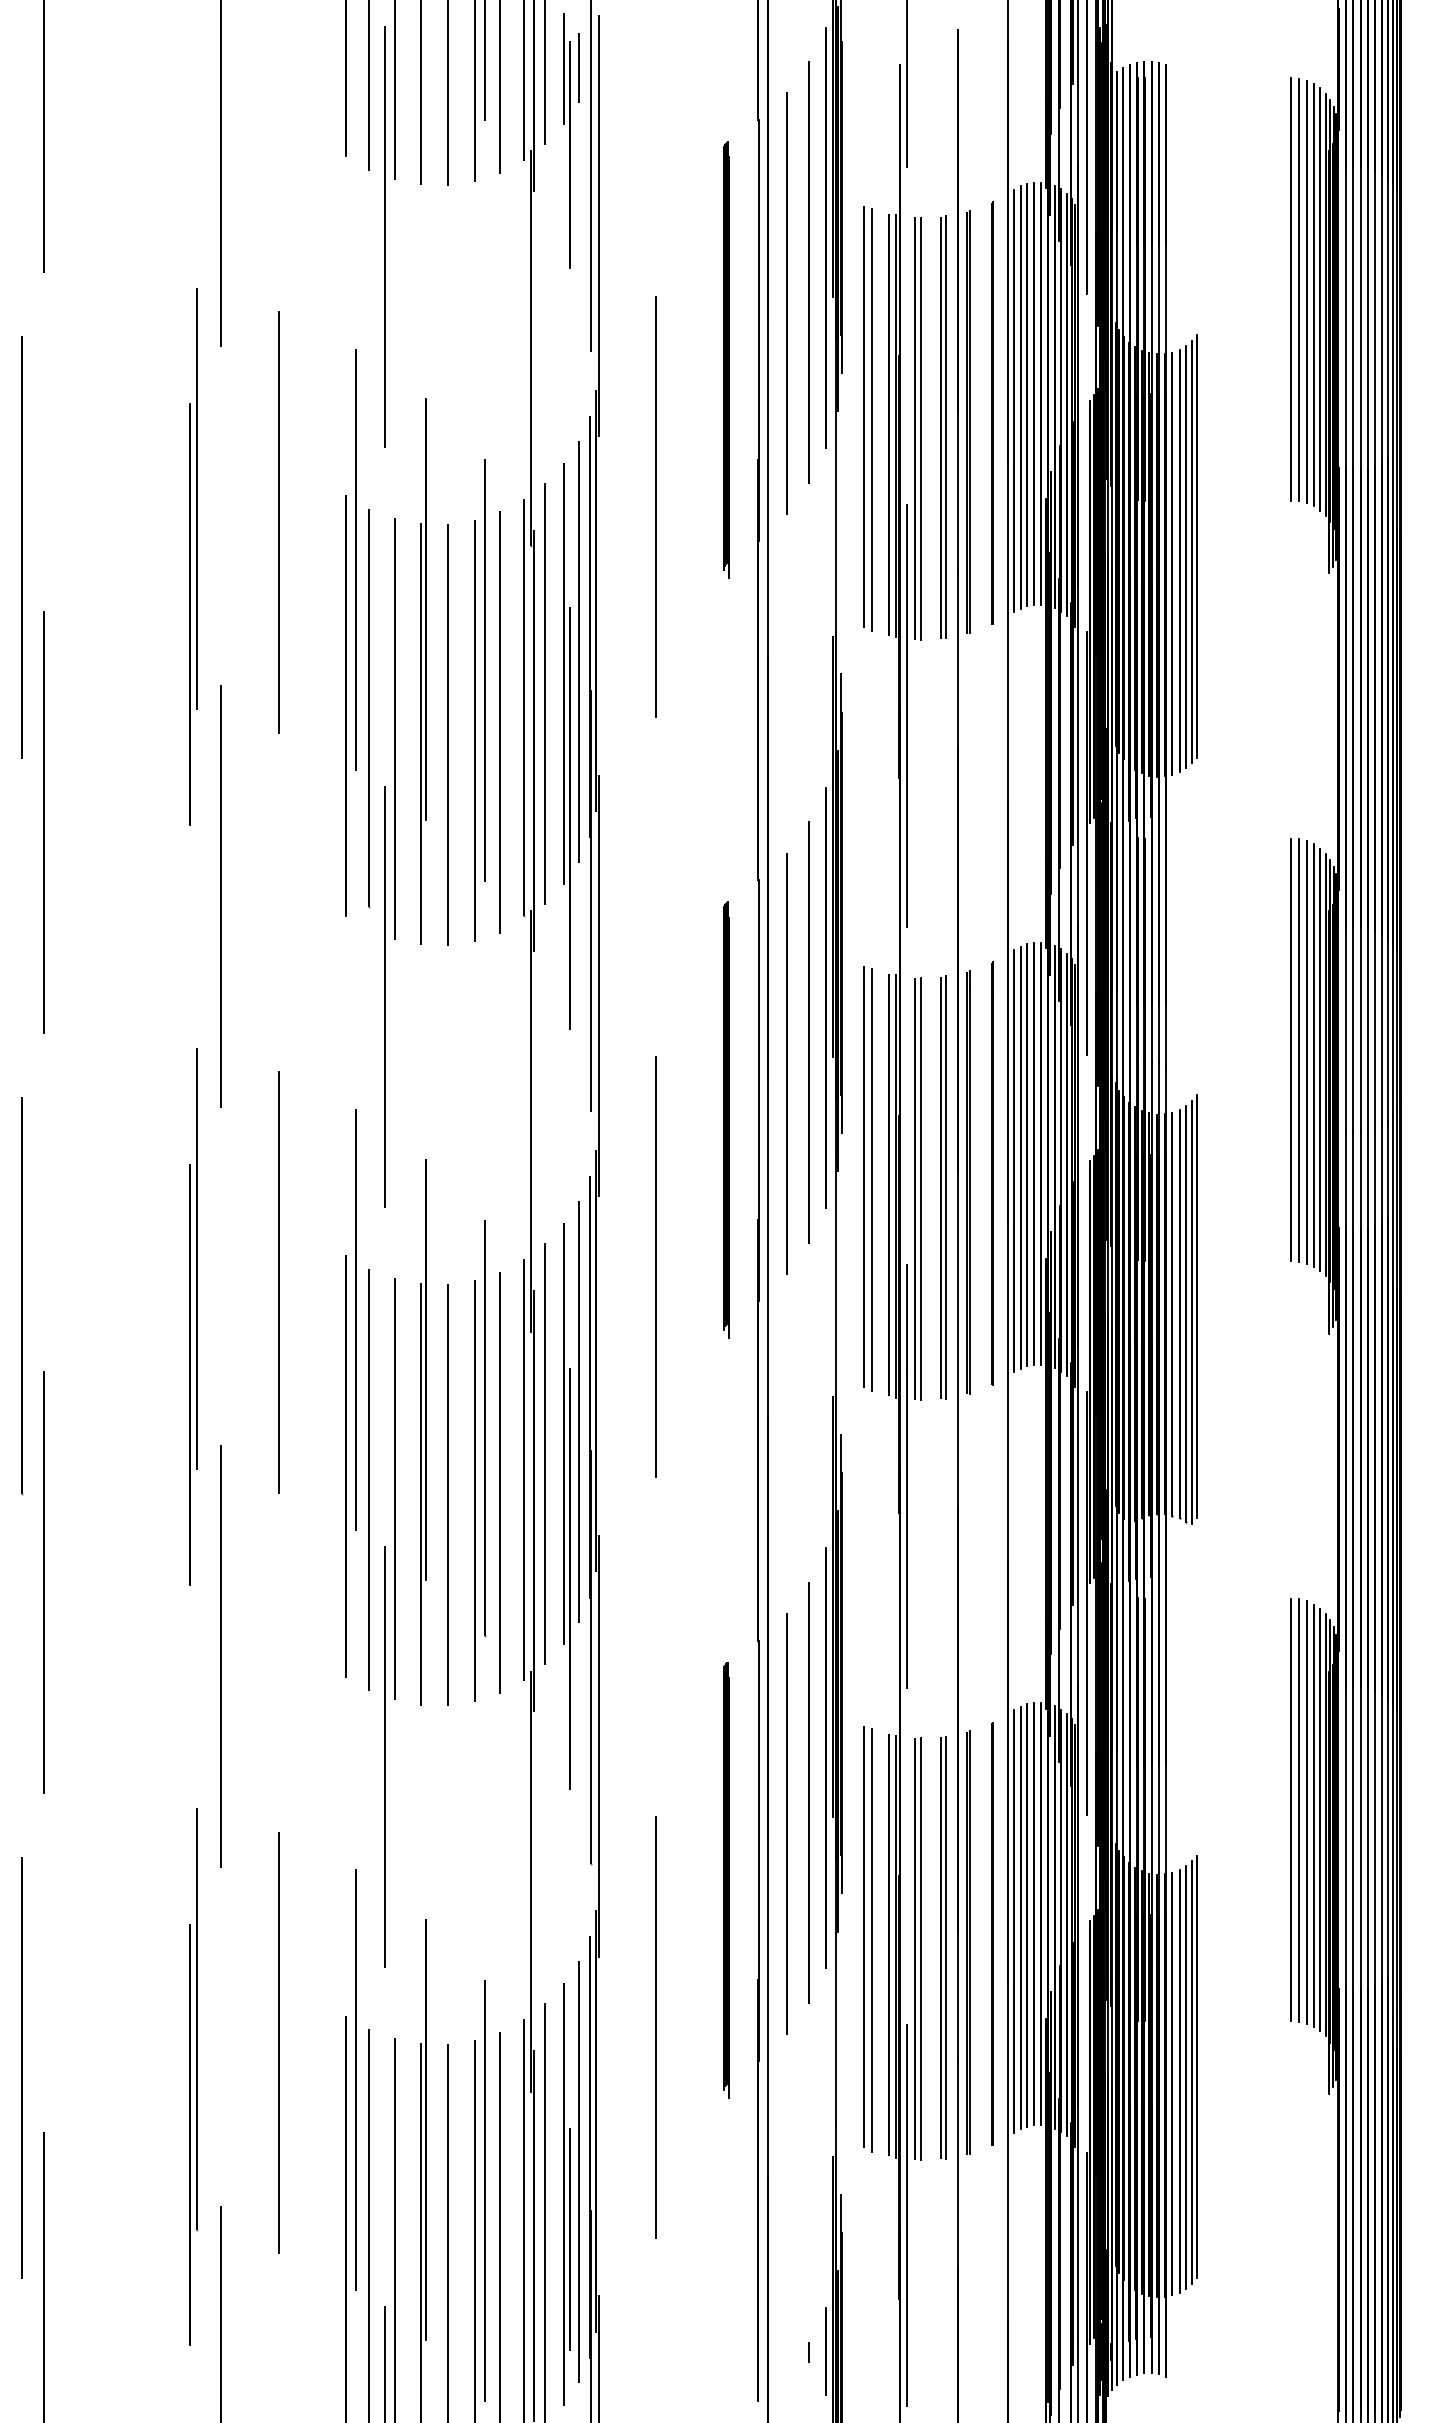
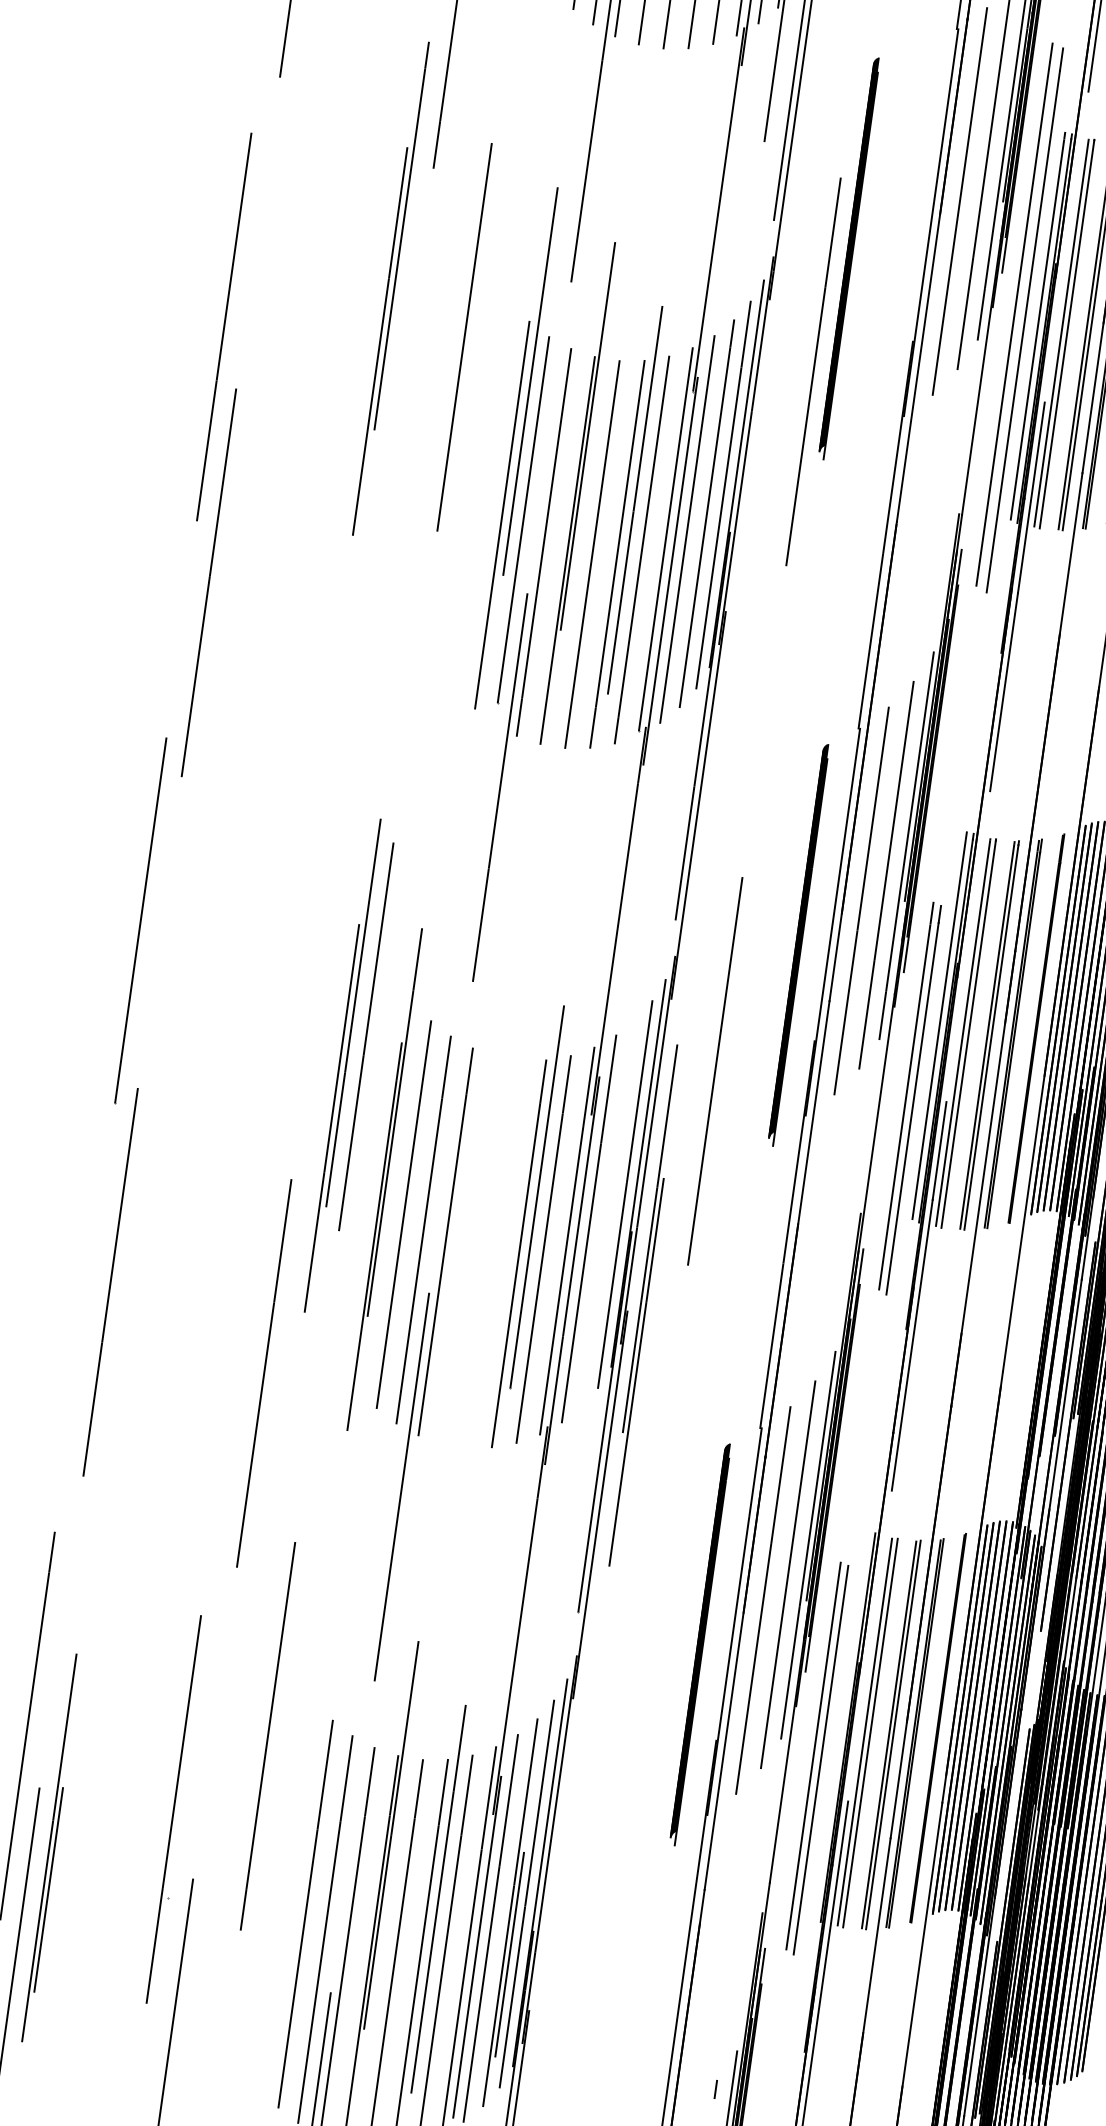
part: (726, 359) -> (849, 258), moved
part: (867, 418) -> (1019, 317), size x1.4
part: (193, 556) -> (390, 288), moved
line: (569, 818) -> (693, 647), removed
line: (220, 896) -> (362, 673), removed
part: (867, 1178) -> (909, 1098), moved
line: (22, 1296) -> (141, 921), moved
part: (193, 1316) -> (342, 1065), moved
line: (355, 1319) -> (431, 1080), removed
part: (423, 1432) -> (384, 1180), moved
line: (447, 1494) -> (493, 1253), removed
part: (566, 1506) -> (643, 1305), moved
part: (867, 1939) -> (816, 1758), moved
line: (888, 1944) -> (841, 1724), removed
line: (197, 2019) -> (195, 1704), removed
line: (655, 2027) -> (616, 1770), removed
line: (355, 2079) -> (333, 1779), removed
part: (65, 2194) -> (51, 1848), added

